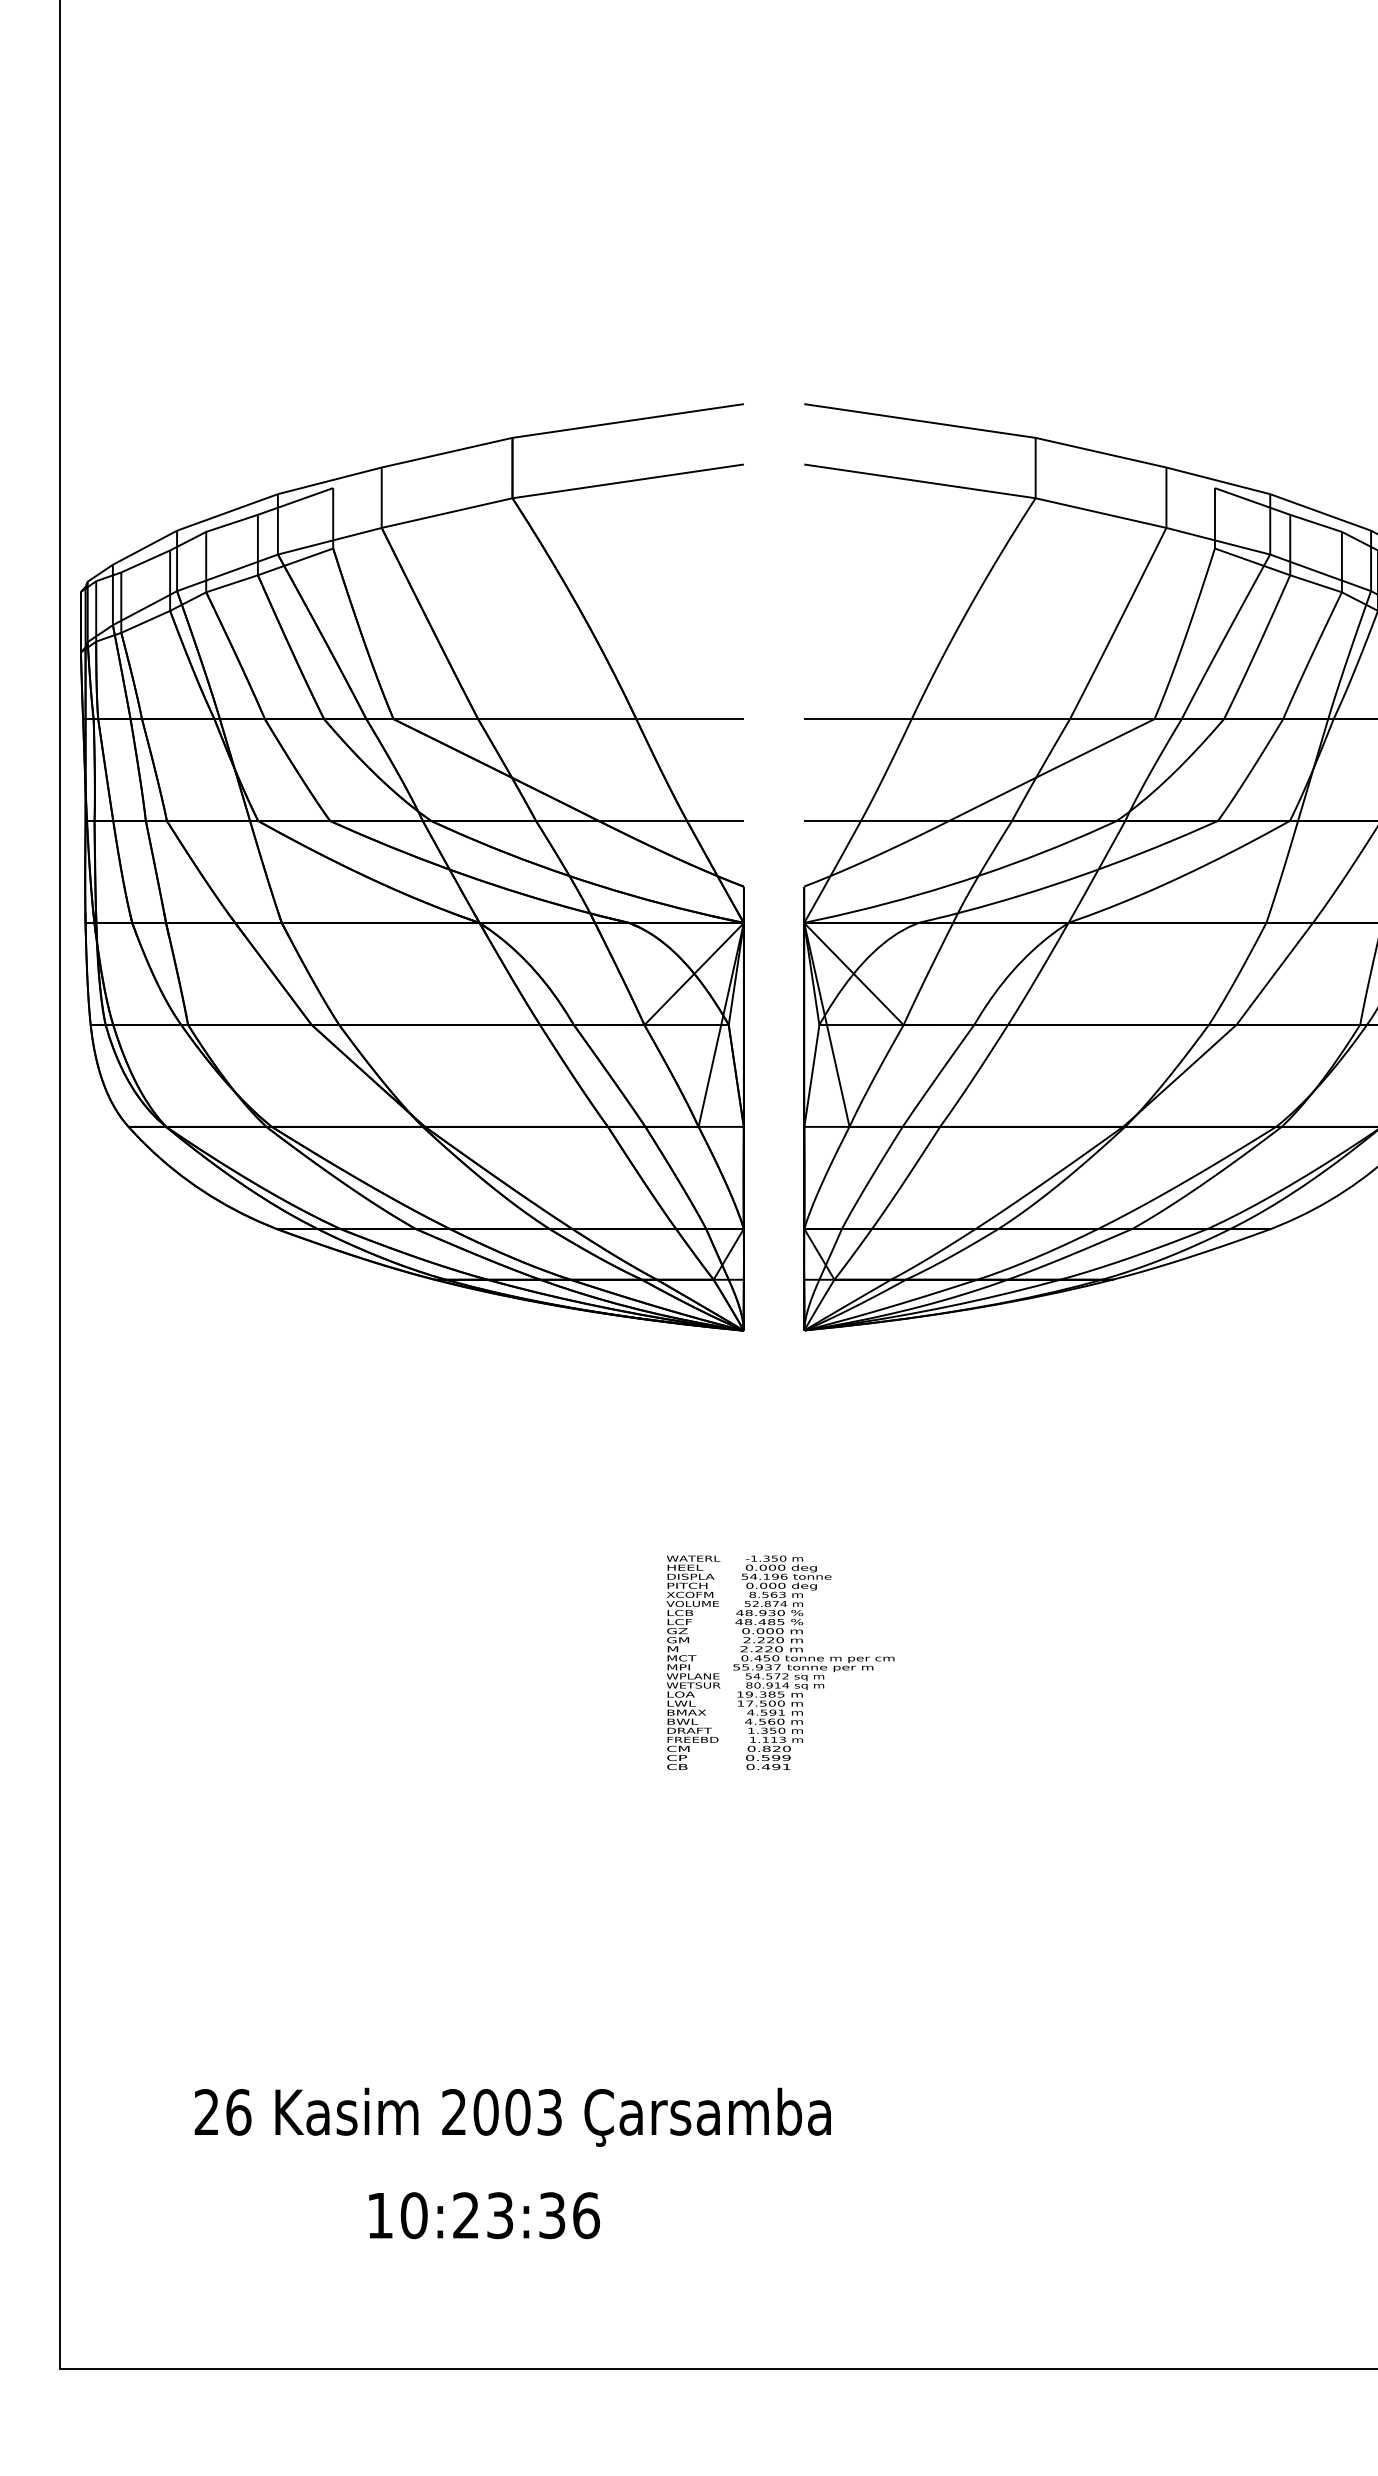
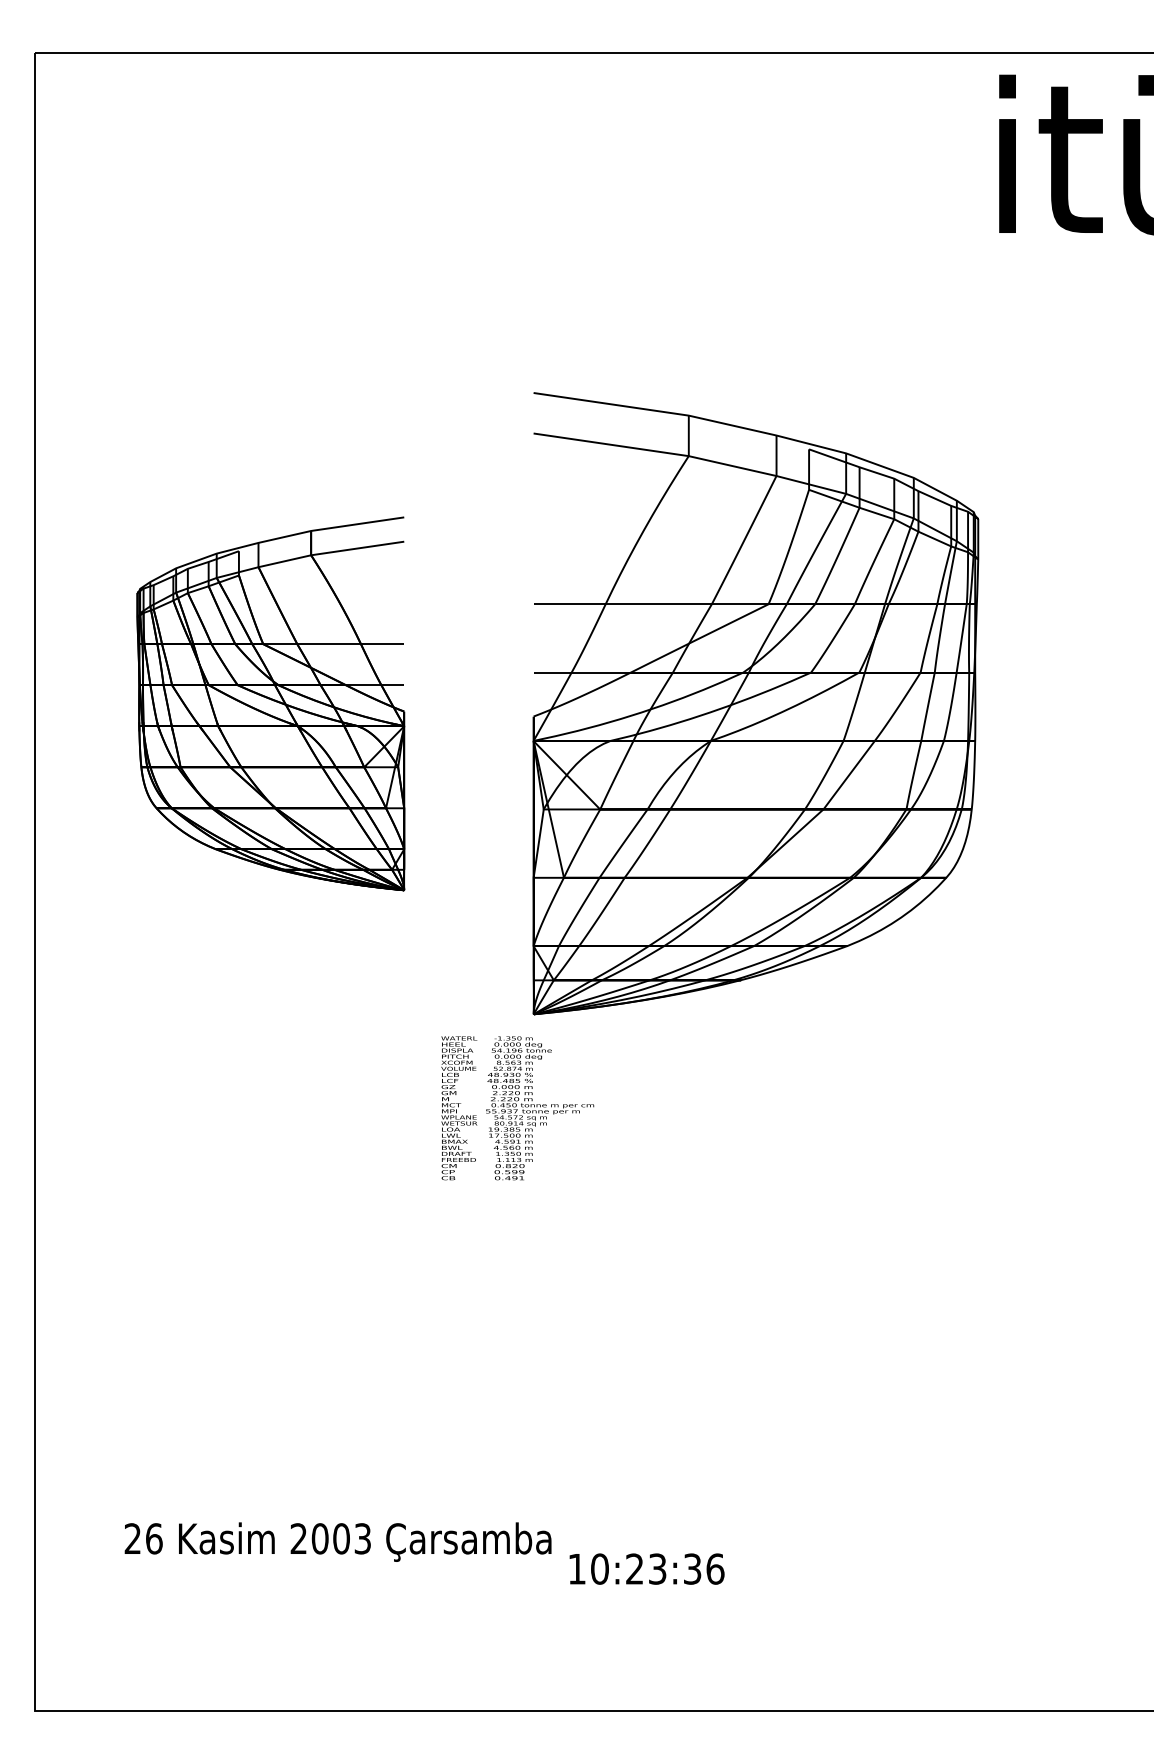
part: (412, 867) -> (270, 703), size x0.6
text: (780, 1663) -> (517, 1108), moved
text: (483, 2214) -> (646, 1568), moved

